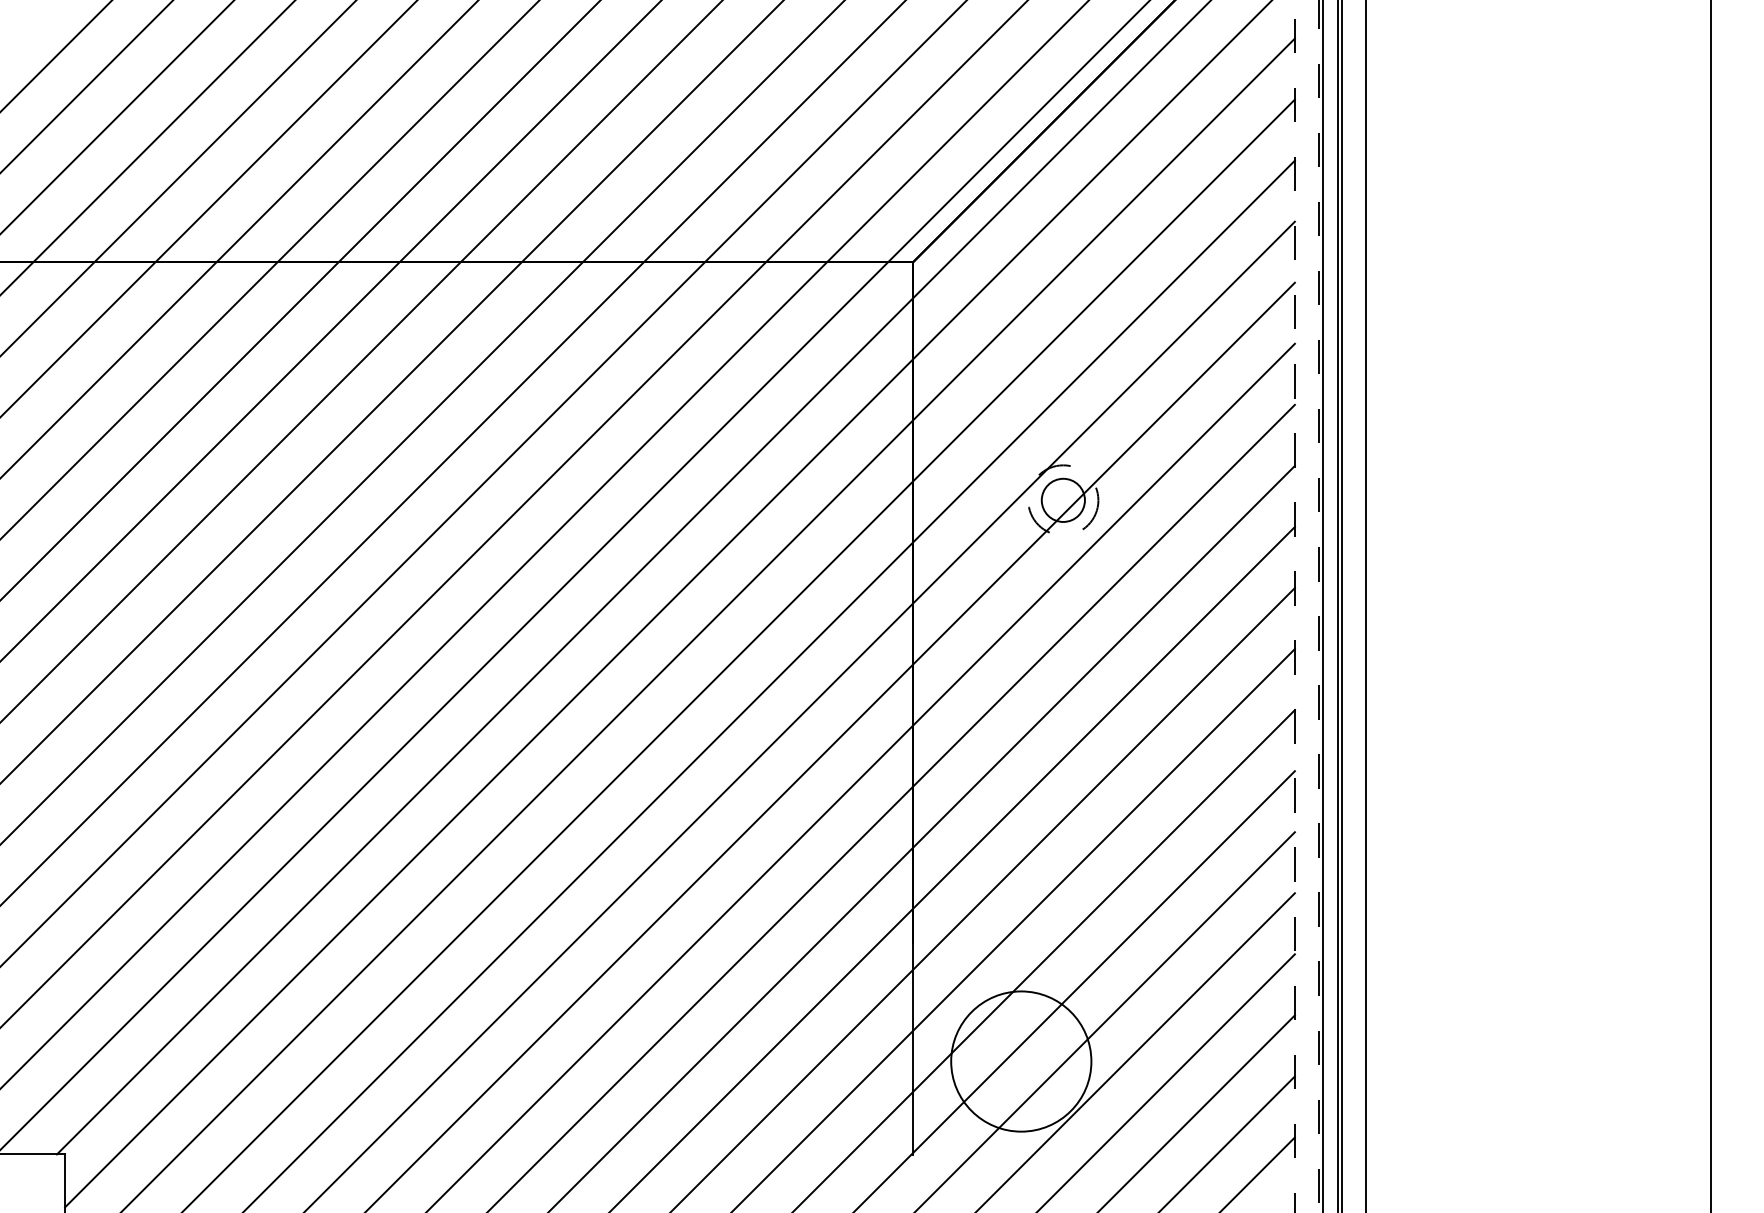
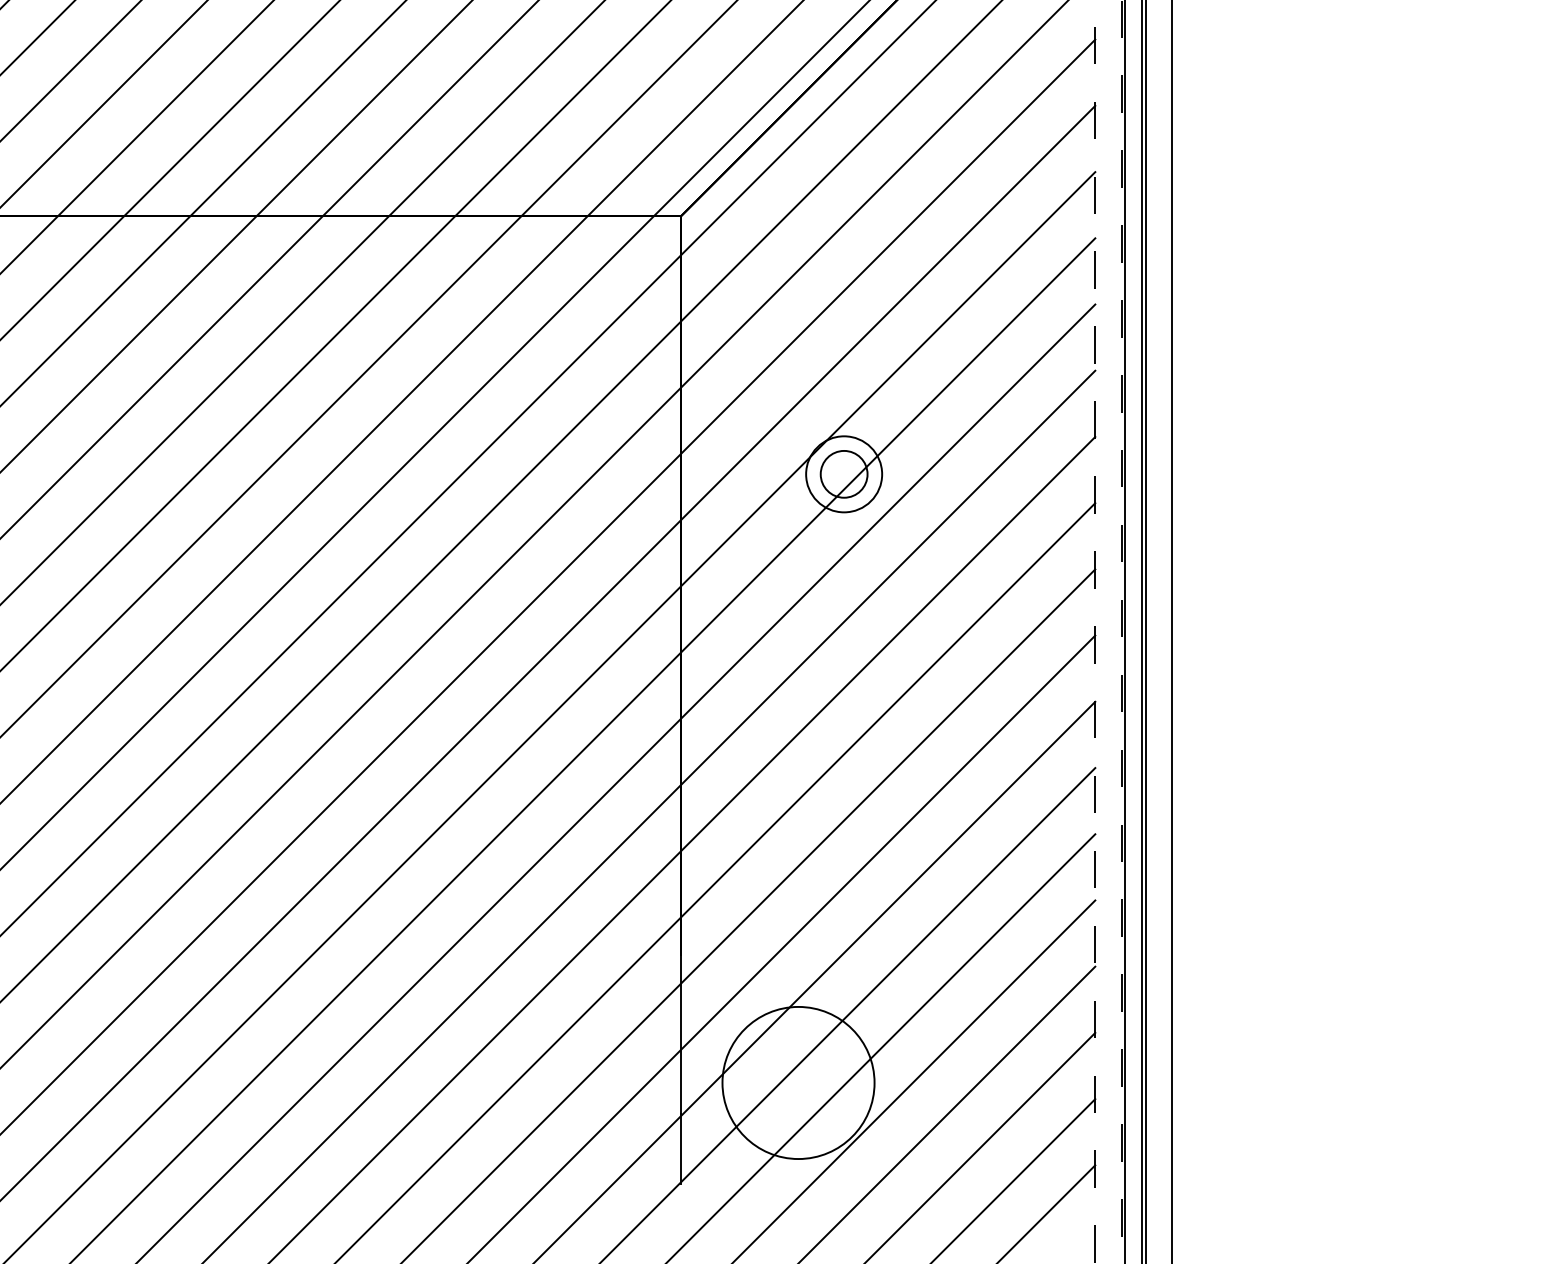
circle: (1063, 500) -> (844, 474), dashed -> solid

